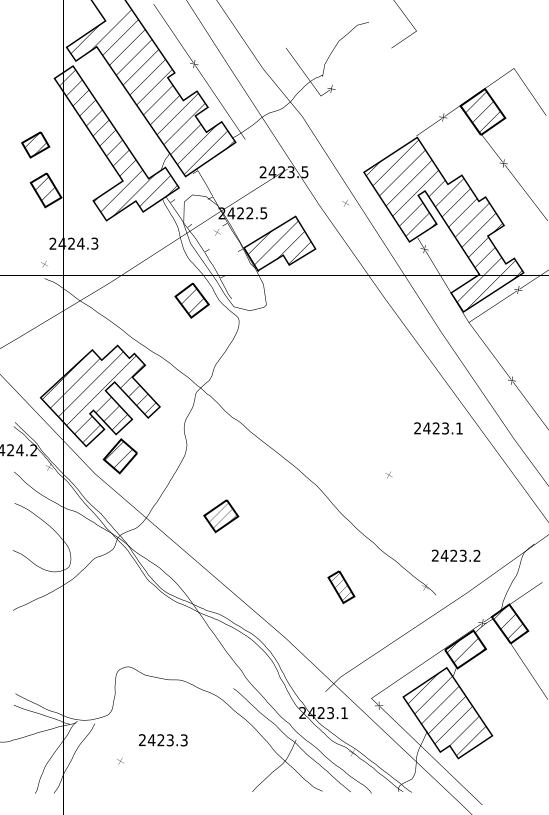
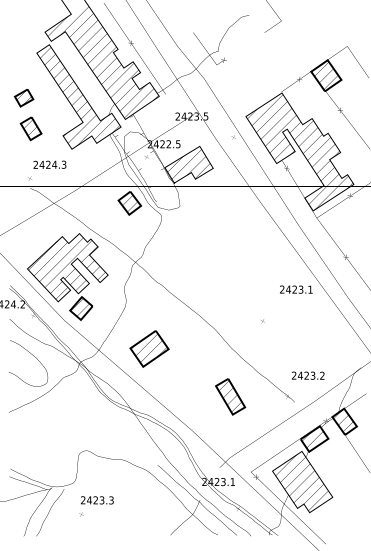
part: (221, 515) -> (149, 348), size x1.67
part: (341, 586) -> (230, 396), size x1.67
text: (163, 740) -> (97, 500), moved

